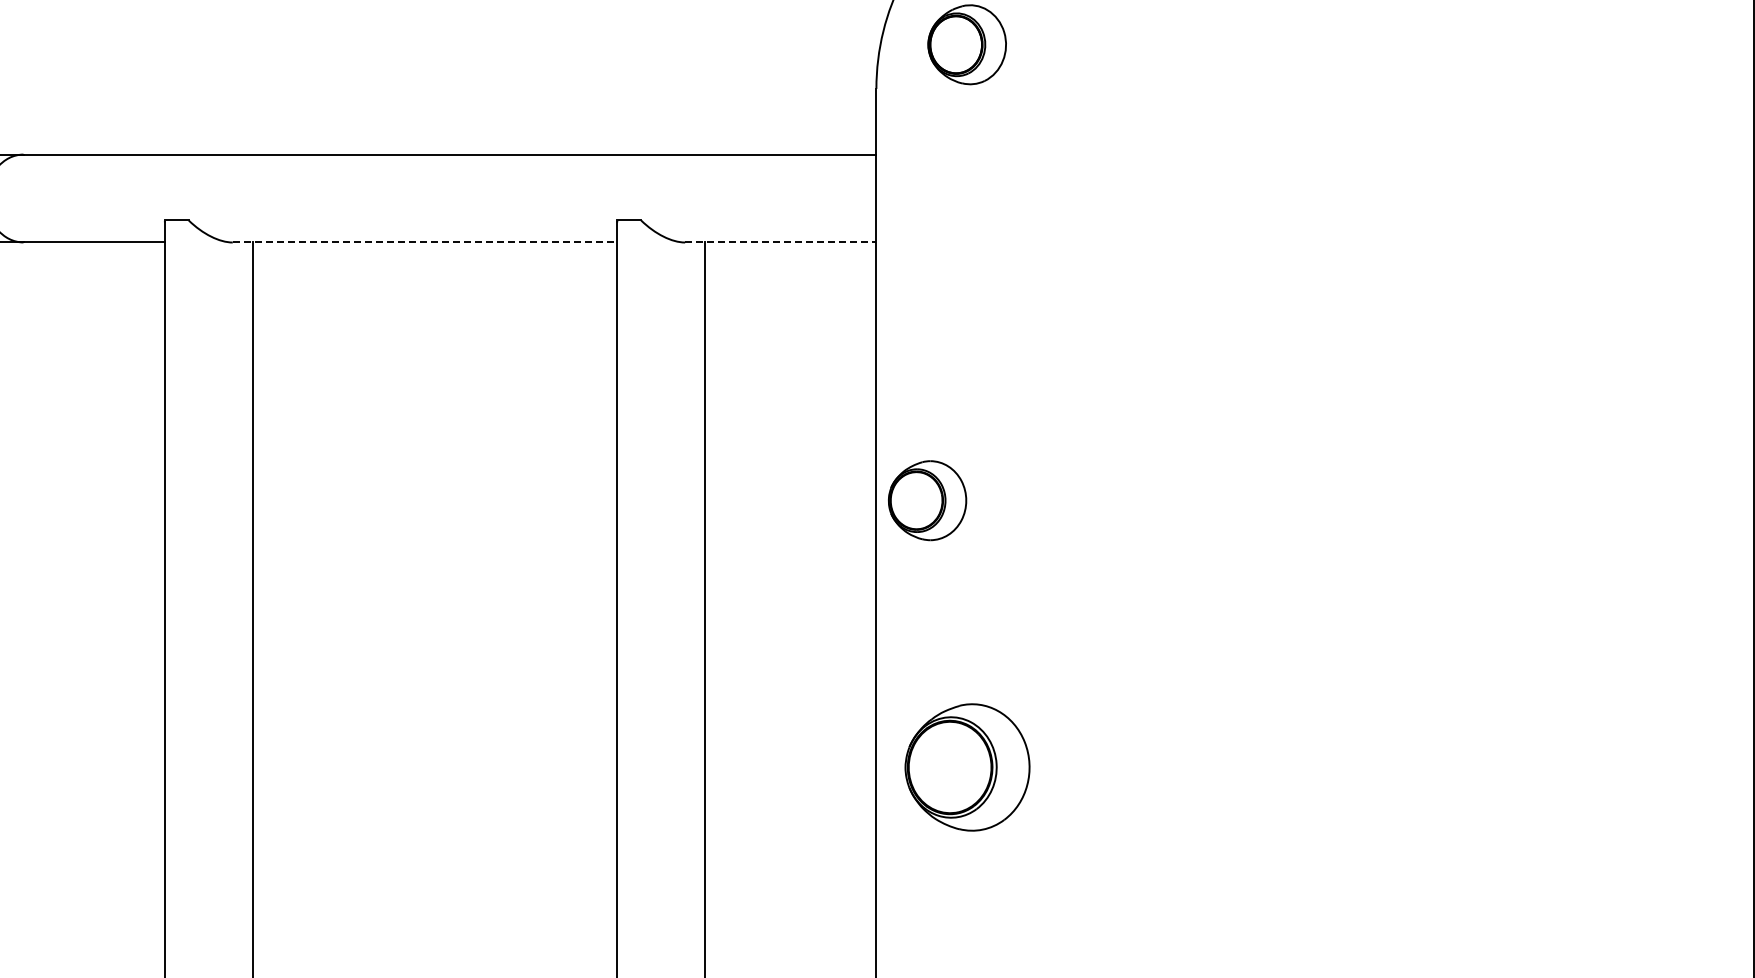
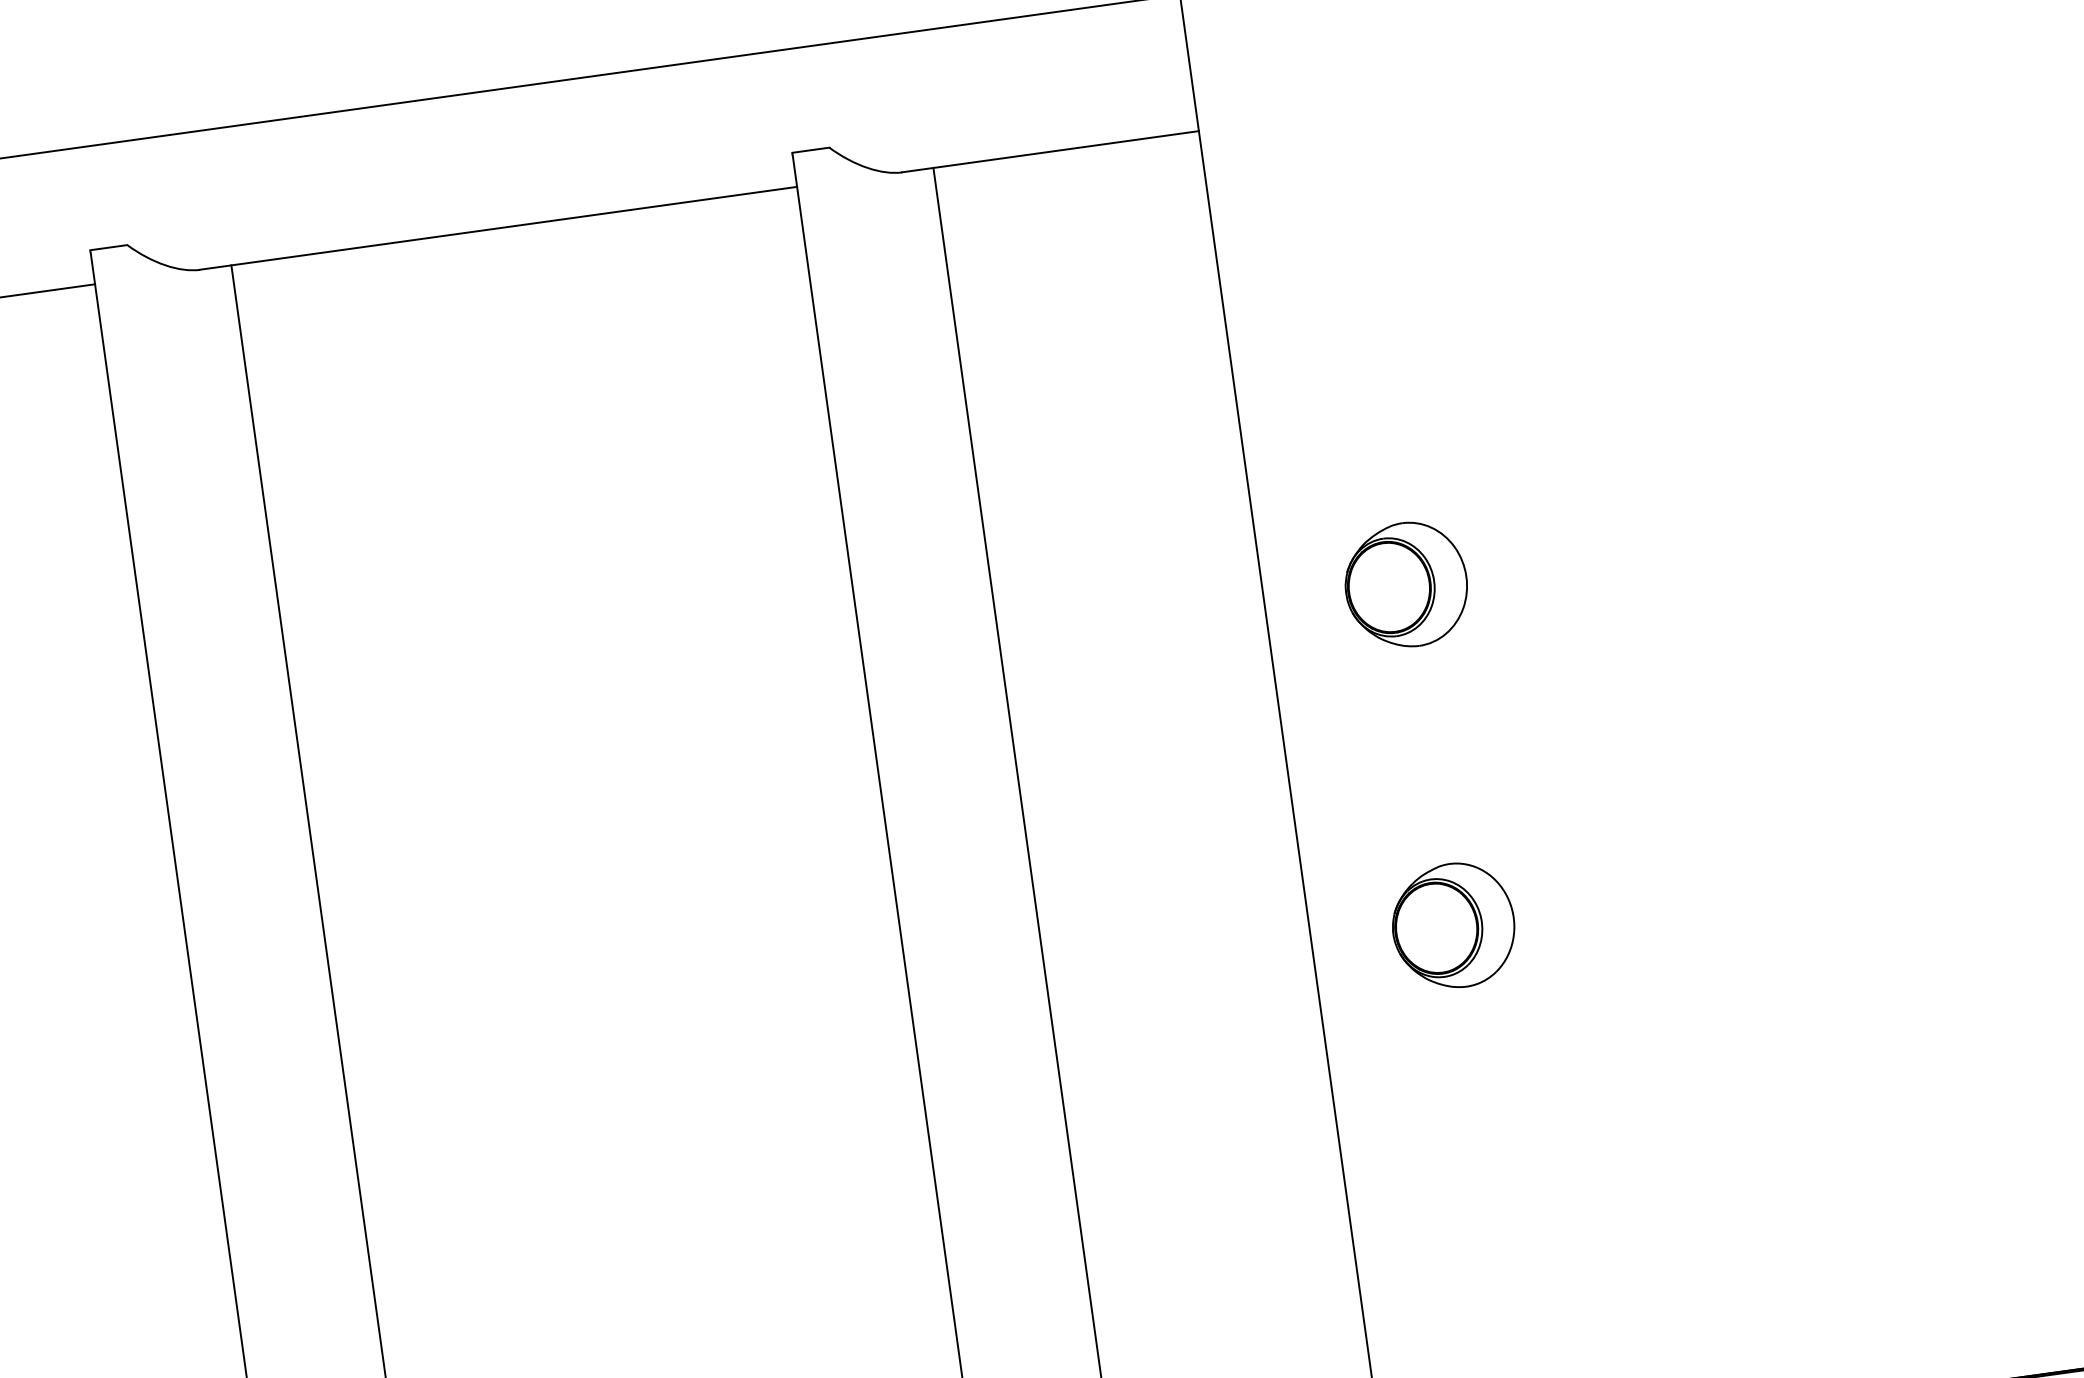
line: (425, 242) -> (499, 228), dashed -> solid
line: (780, 242) -> (1050, 151), dashed -> solid
part: (927, 500) -> (1406, 584), moved
part: (967, 766) -> (1453, 924), size x0.62

